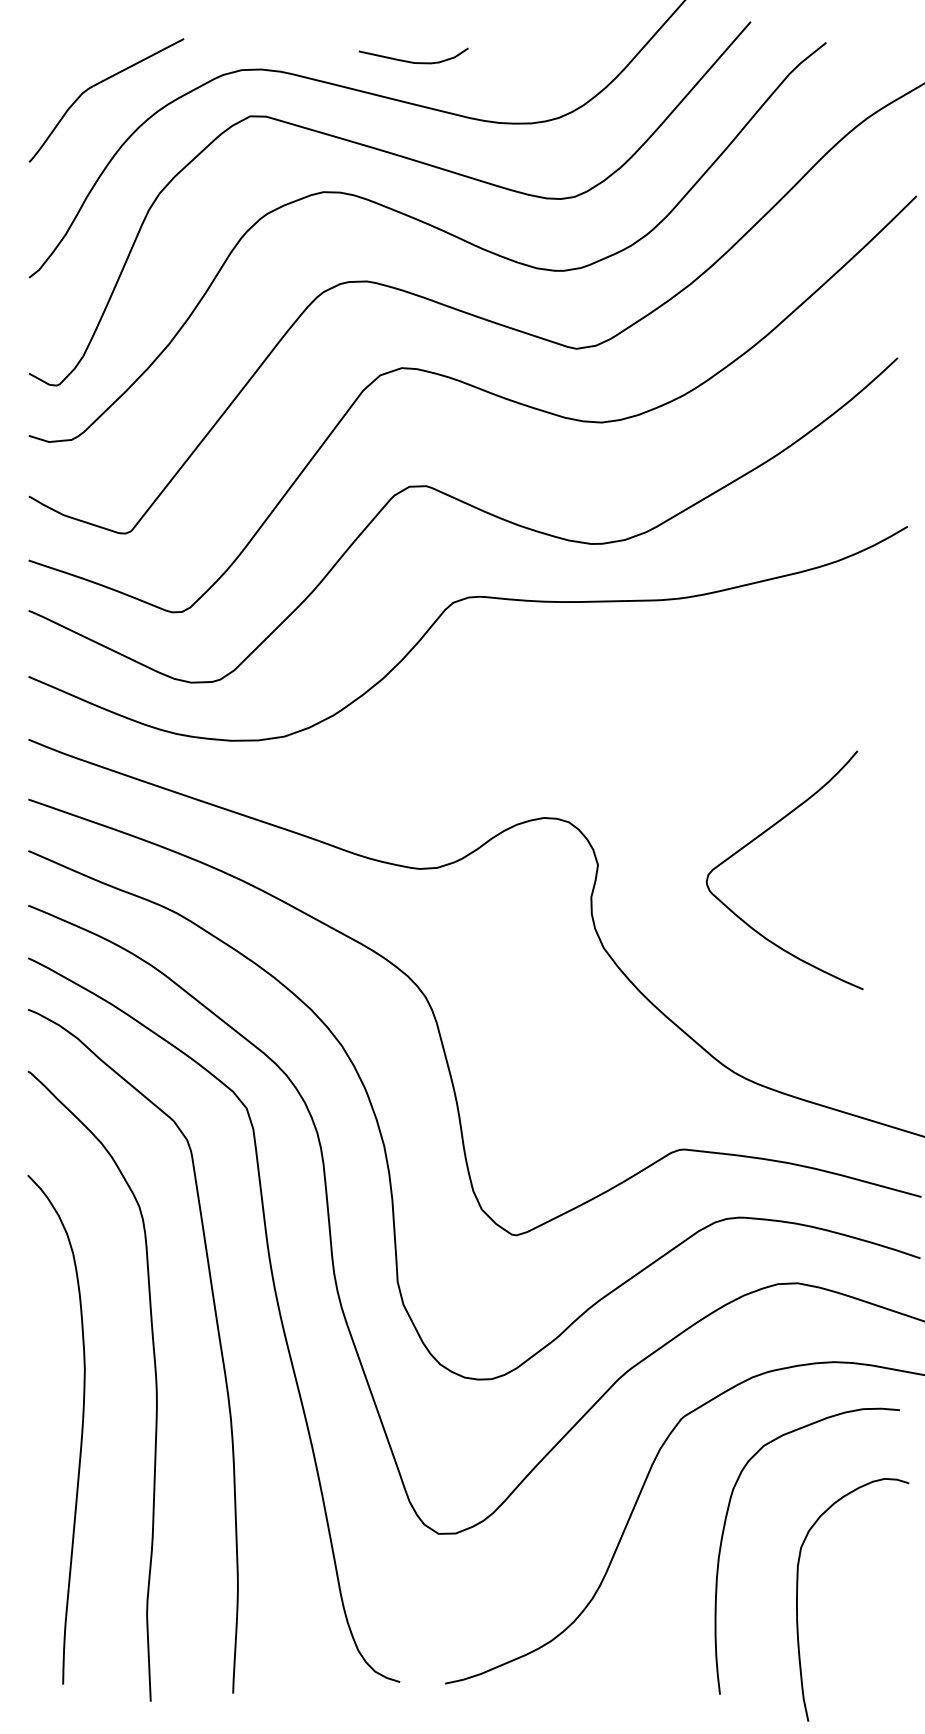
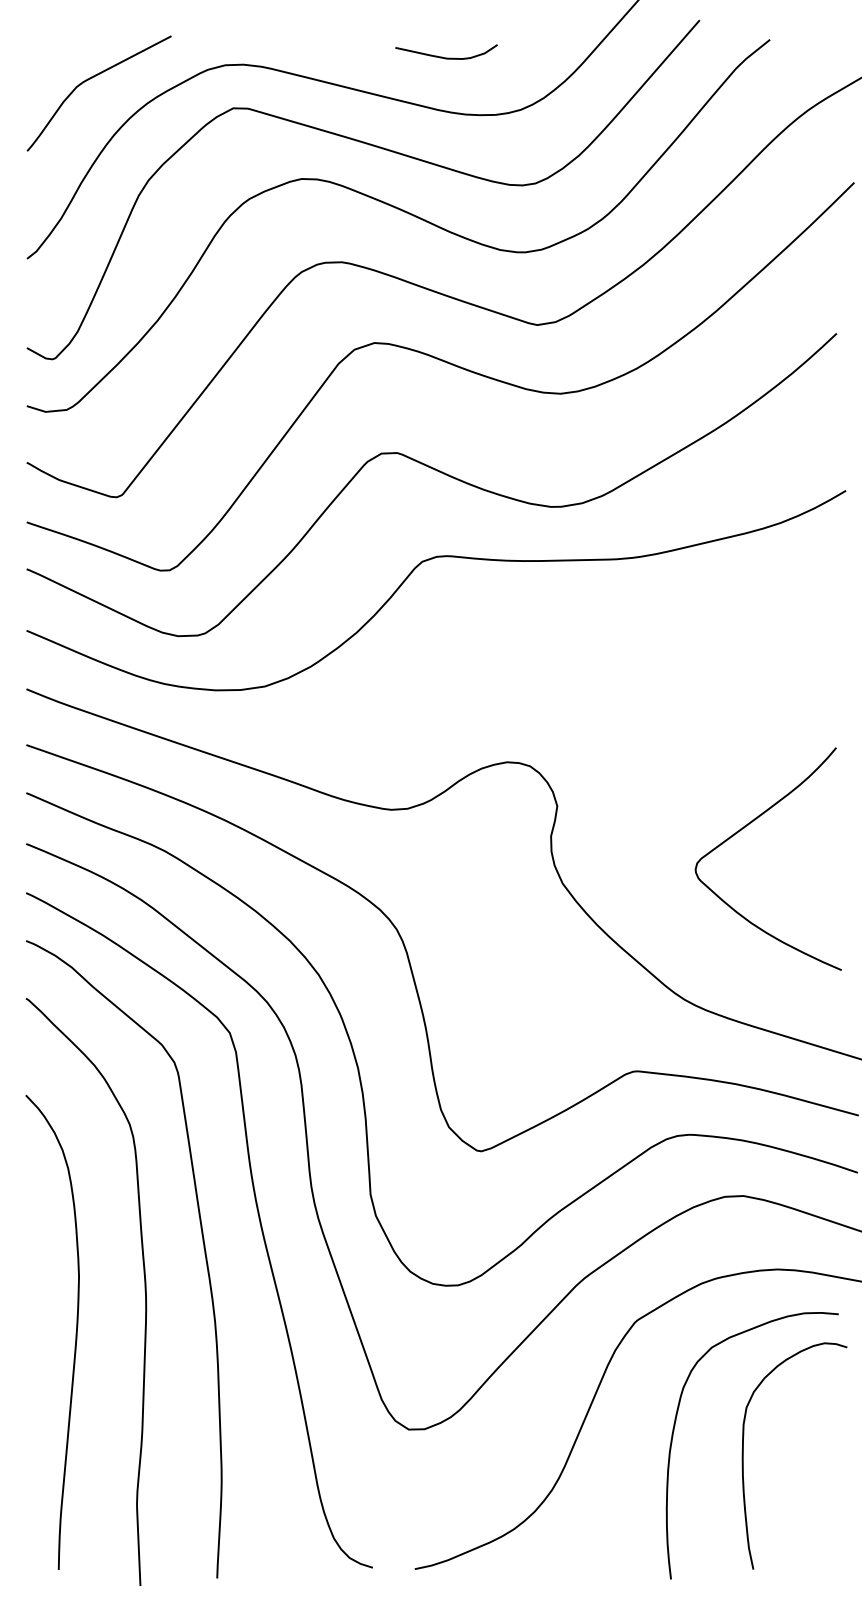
curve: (413, 61) -> (446, 57), moved
curve: (762, 835) -> (747, 826), moved
curve: (797, 1599) -> (743, 1455), moved

